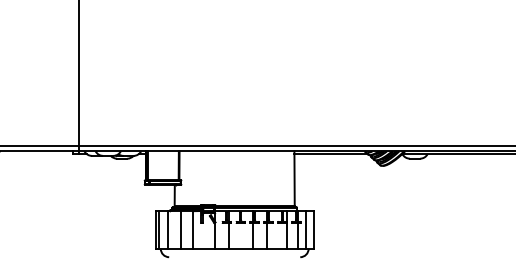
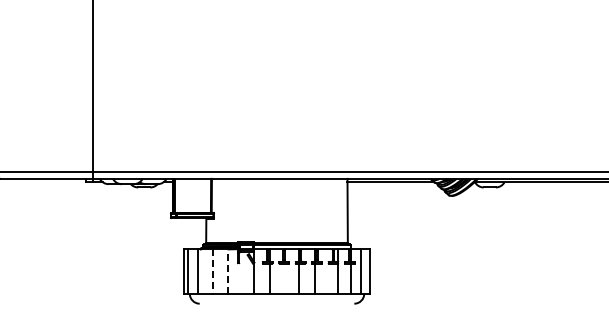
line: (192, 229) -> (227, 271), solid -> dashed
line: (180, 230) -> (213, 272), solid -> dashed

